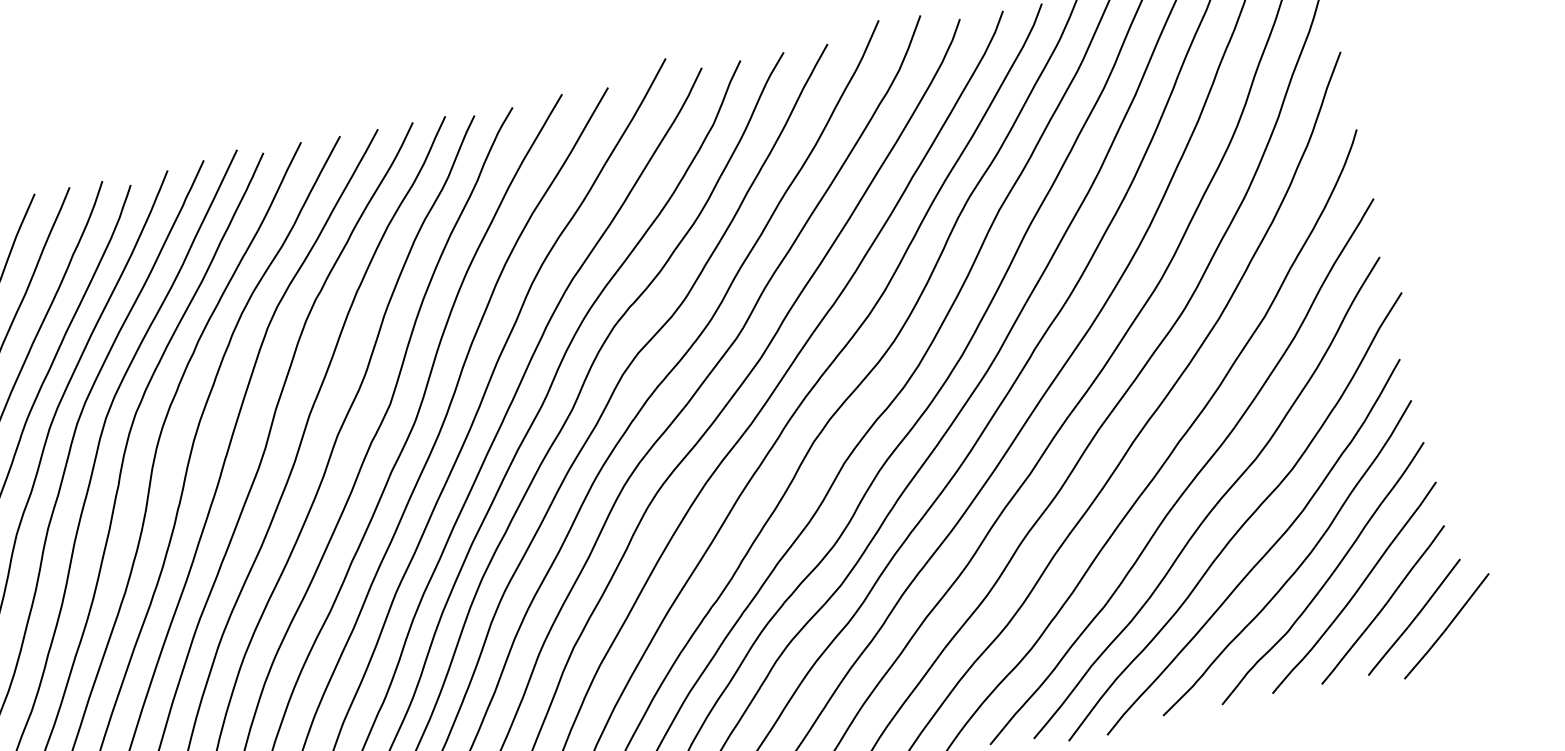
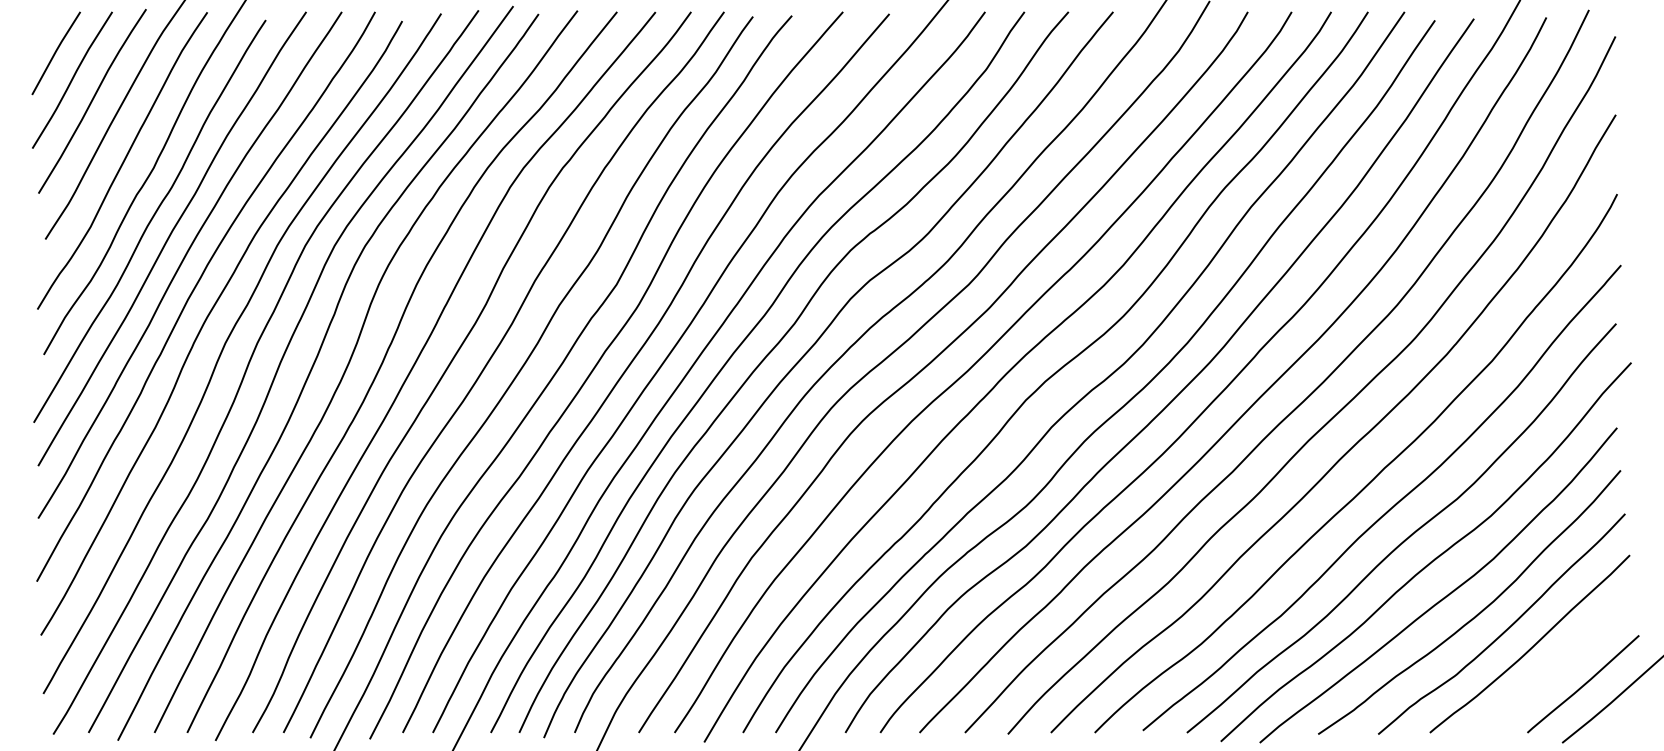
curve: (1383, 605) -> (1555, 666), removed

